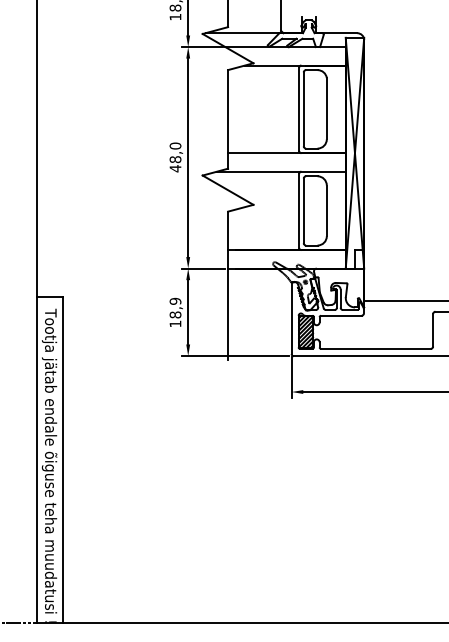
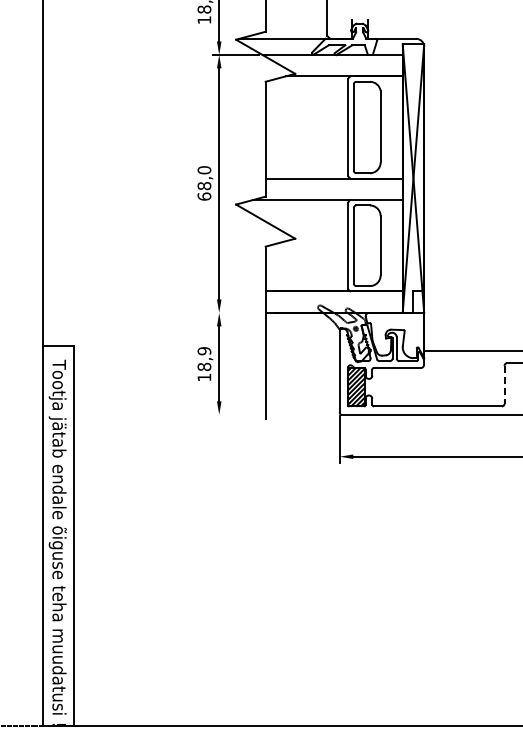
text: (175, 168) -> (204, 196), 48,0 -> 68,0
line: (203, 268) -> (237, 312), removed
line: (433, 330) -> (504, 384), solid -> dashed
line: (235, 355) -> (274, 414), removed

